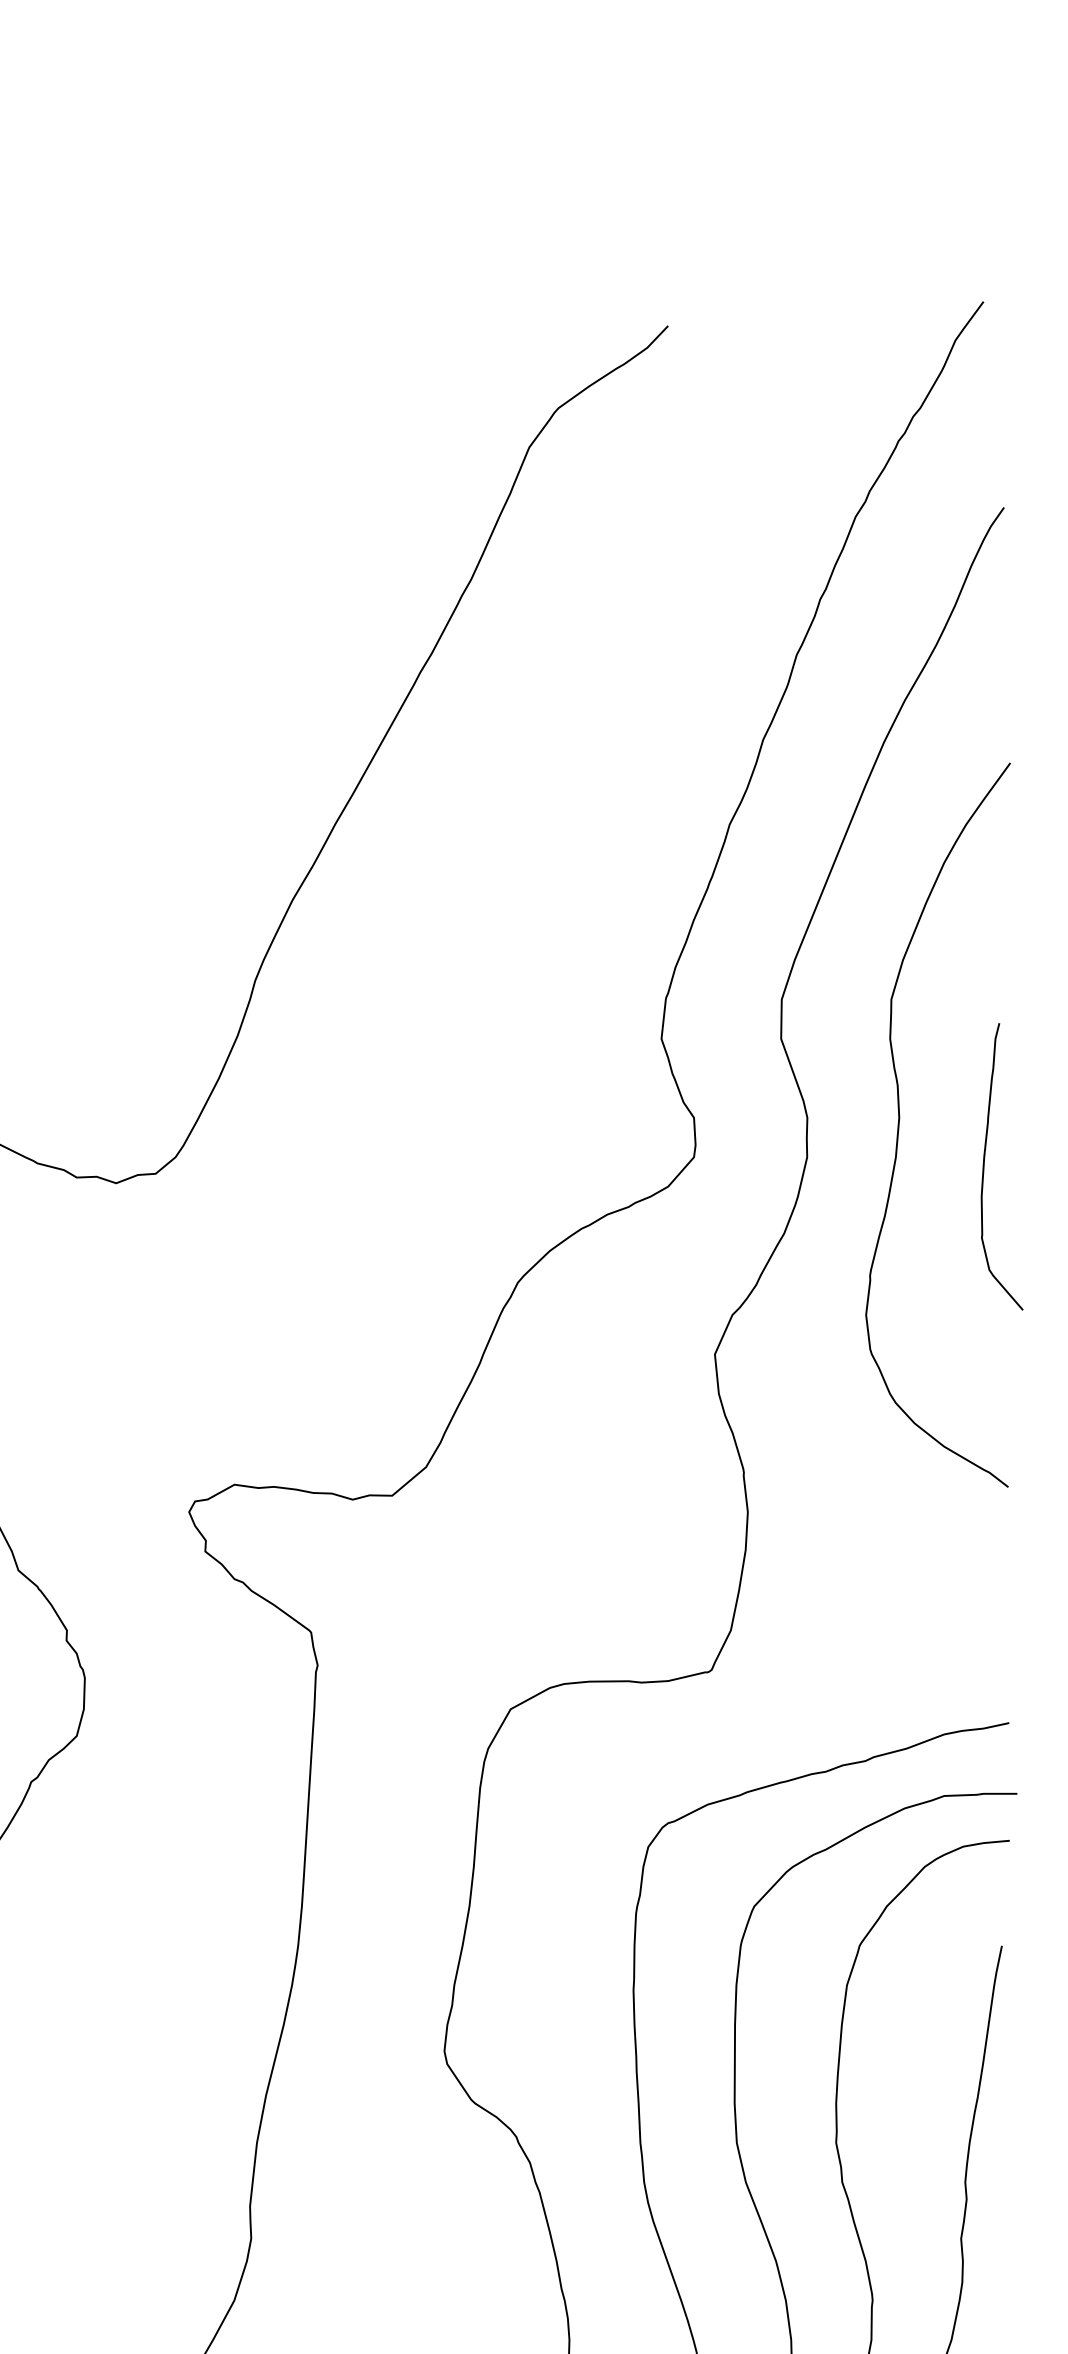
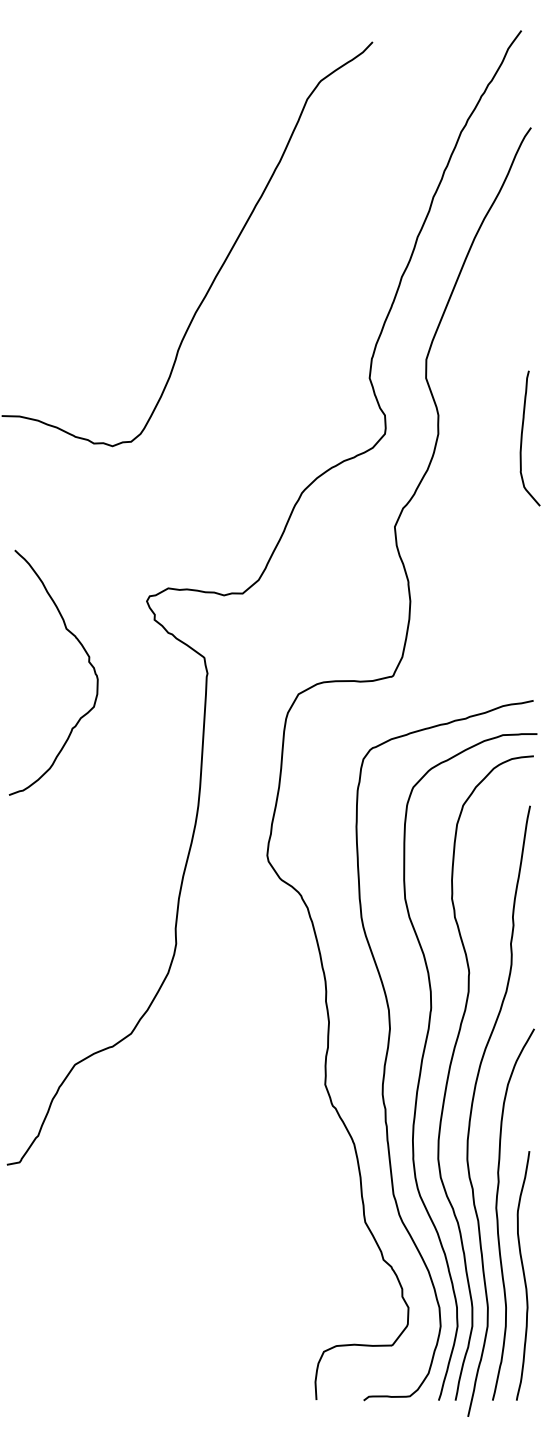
curve: (900, 1124) -> (482, 418), removed

